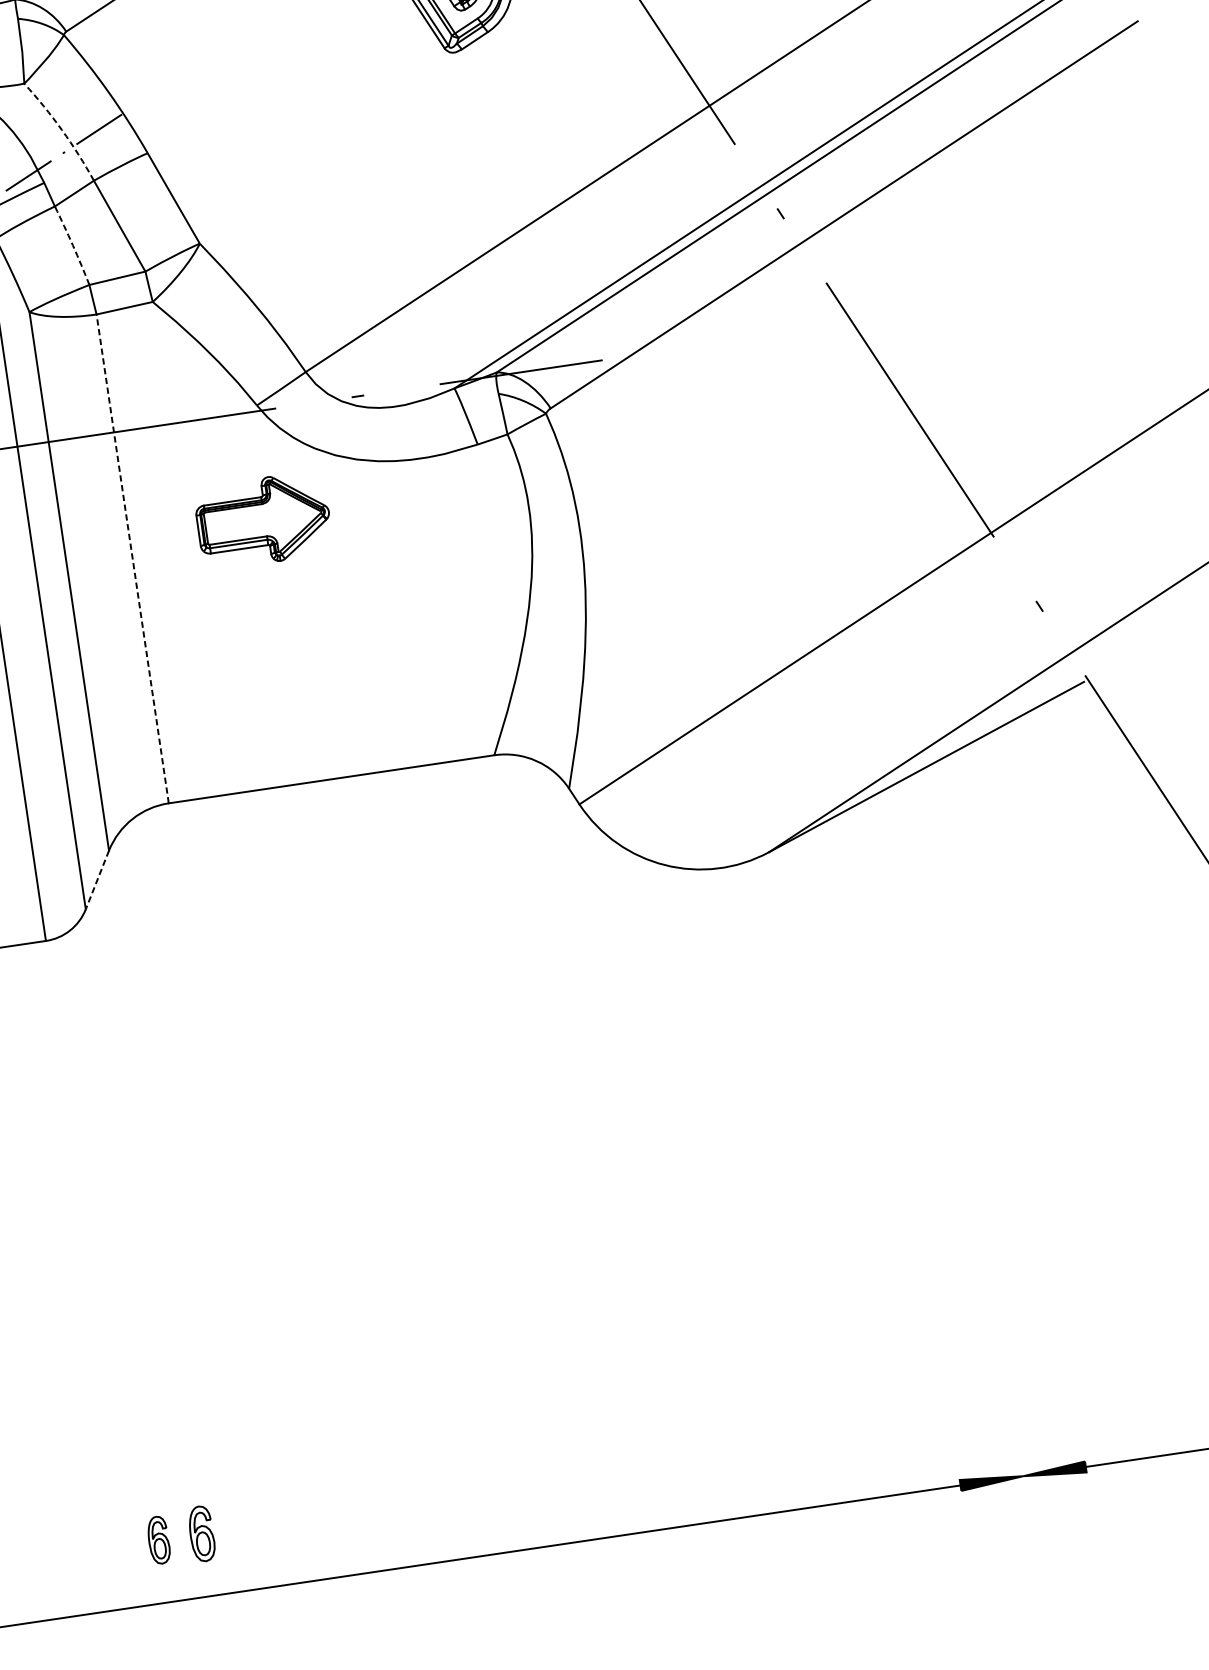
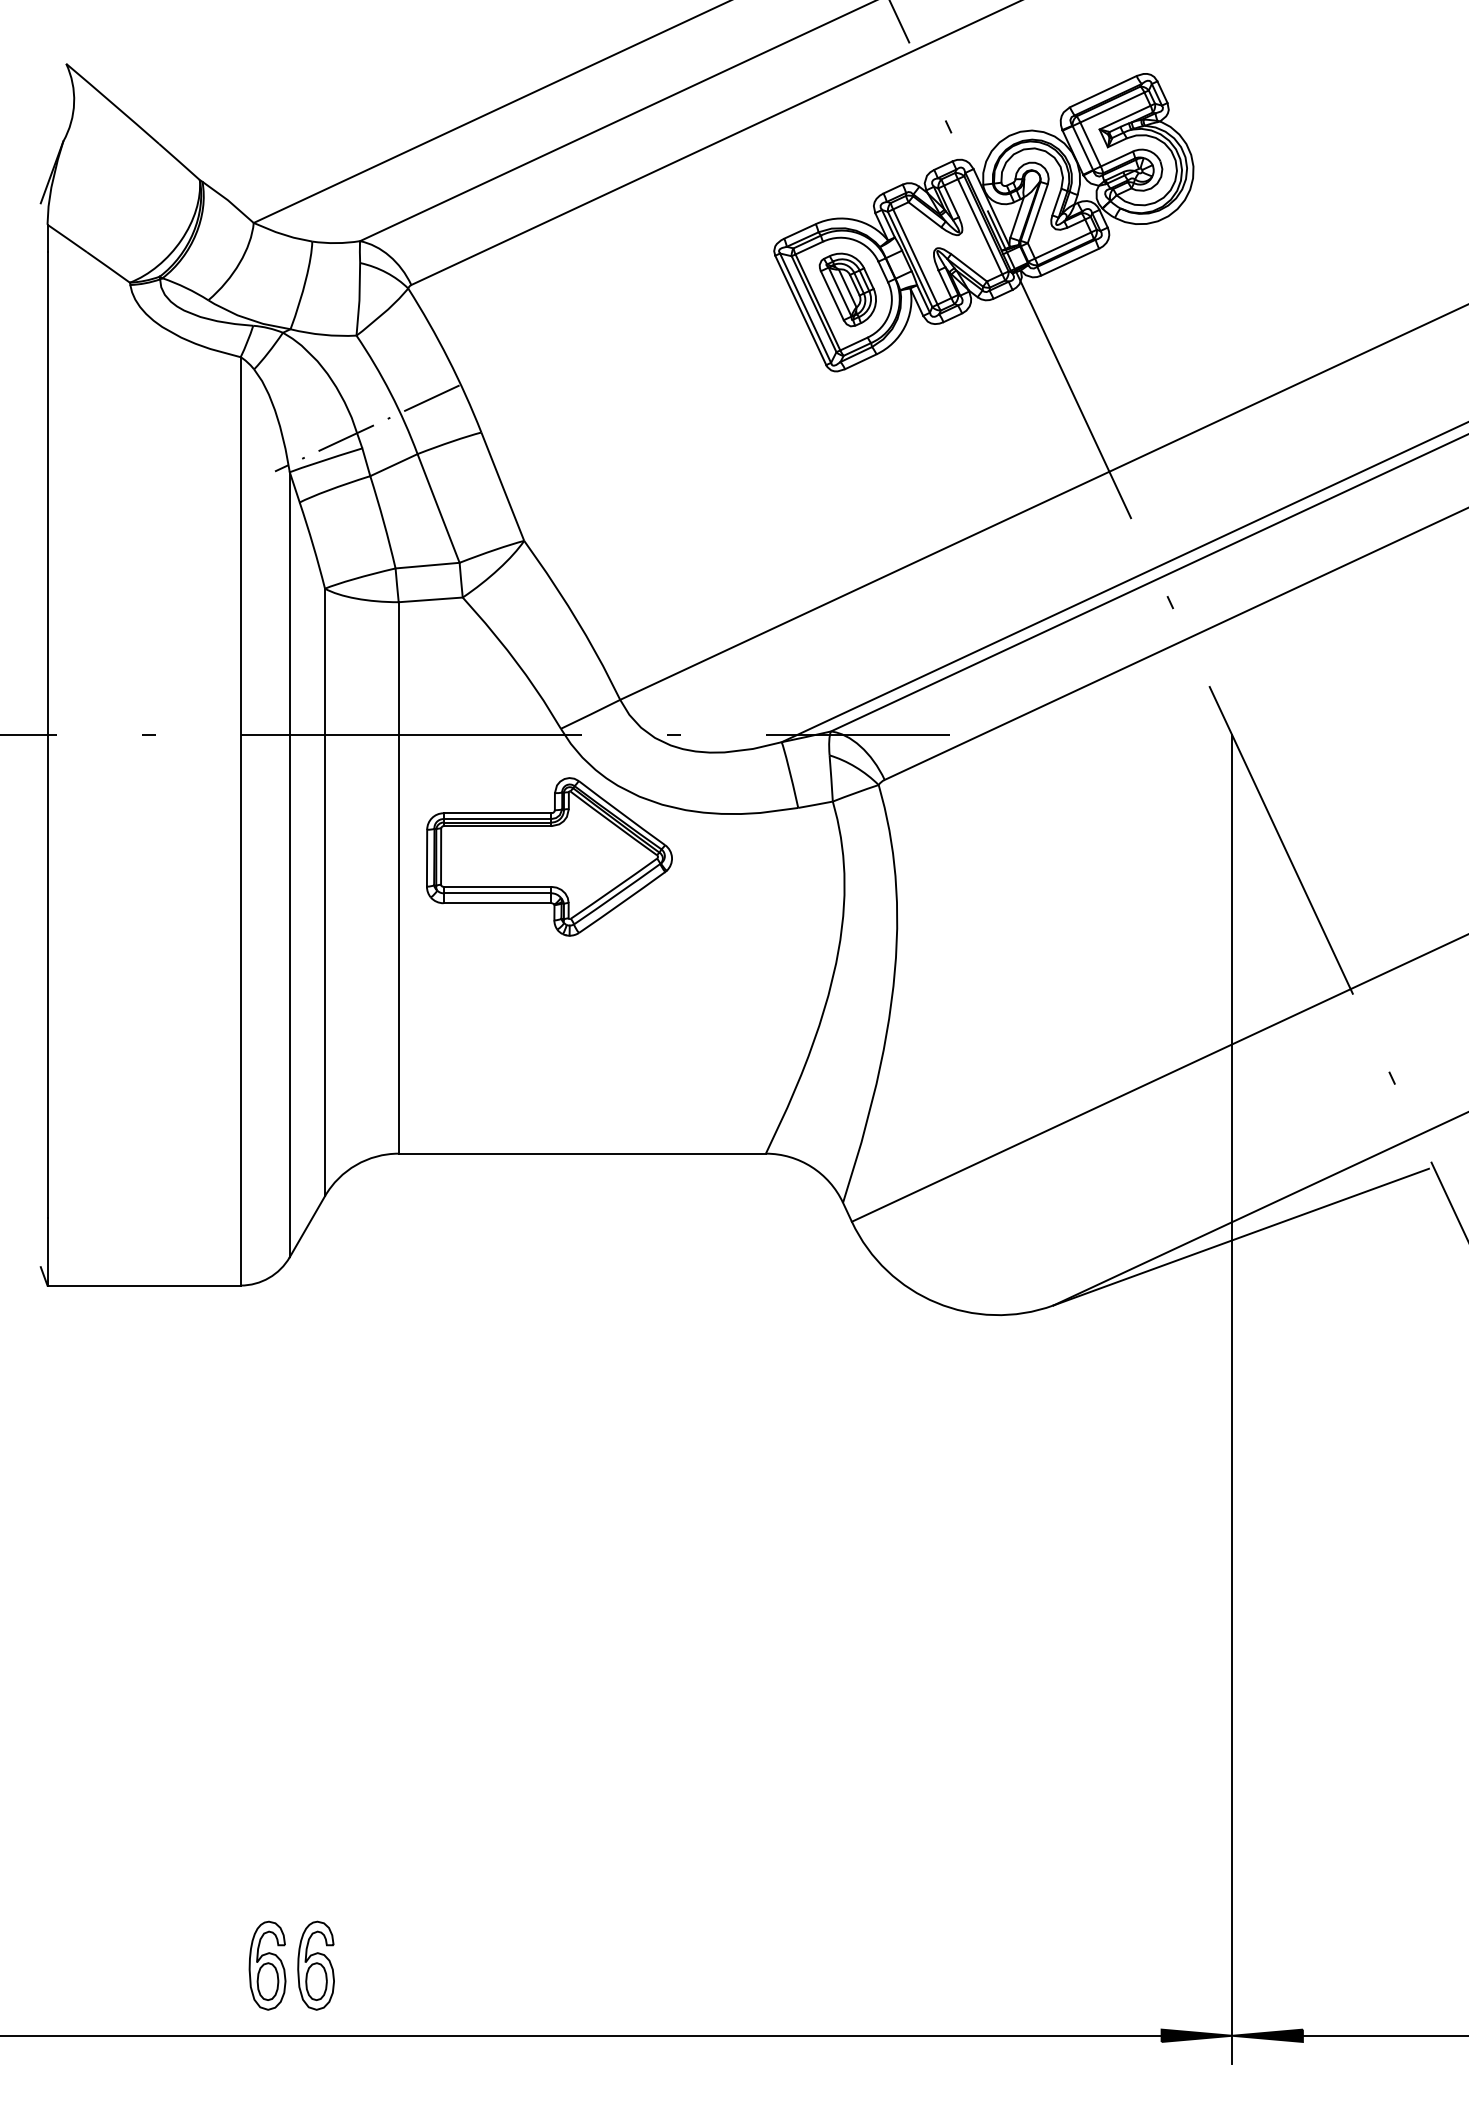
arc: (62, 130) -> (390, 393), dashed -> solid
arc: (72, 245) -> (383, 522), dashed -> solid
part: (263, 520) -> (549, 856), size x1.67
line: (132, 558) -> (398, 877), dashed -> solid
line: (97, 880) -> (307, 1227), dashed -> solid
line: (940, 912) -> (1232, 1399), added
part: (201, 1533) -> (315, 1965), size x1.43
part: (158, 1540) -> (267, 1965), size x1.67

